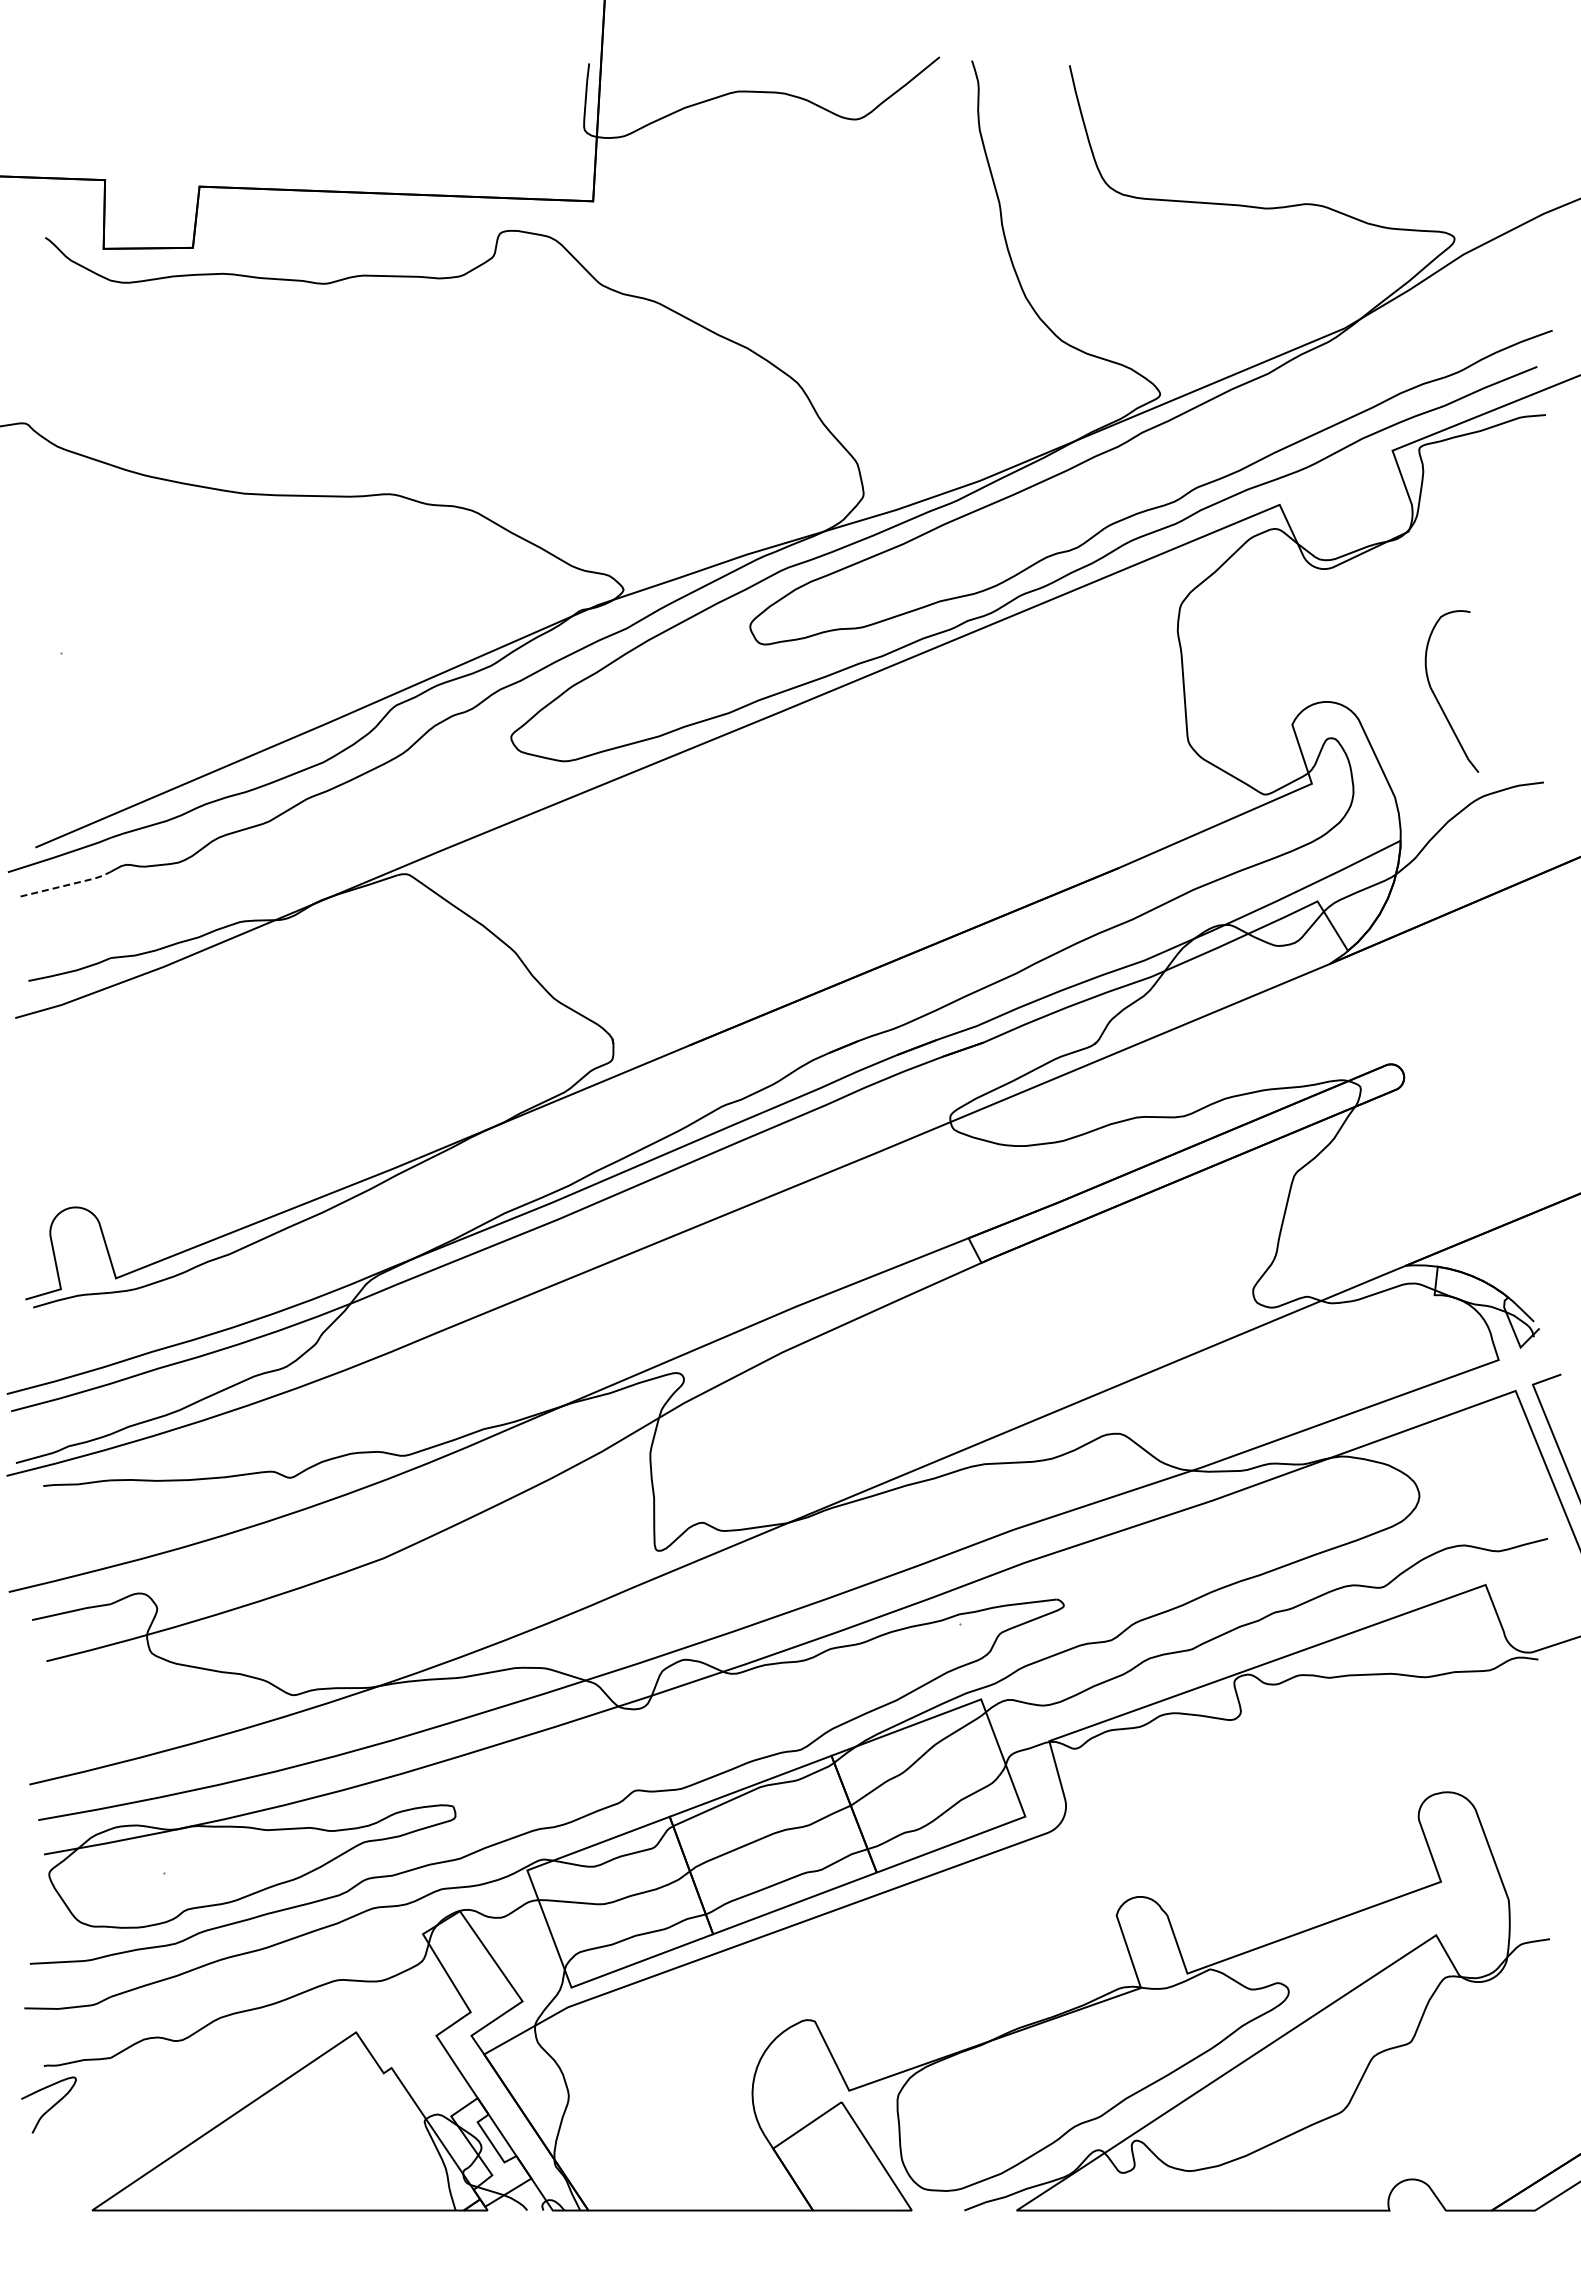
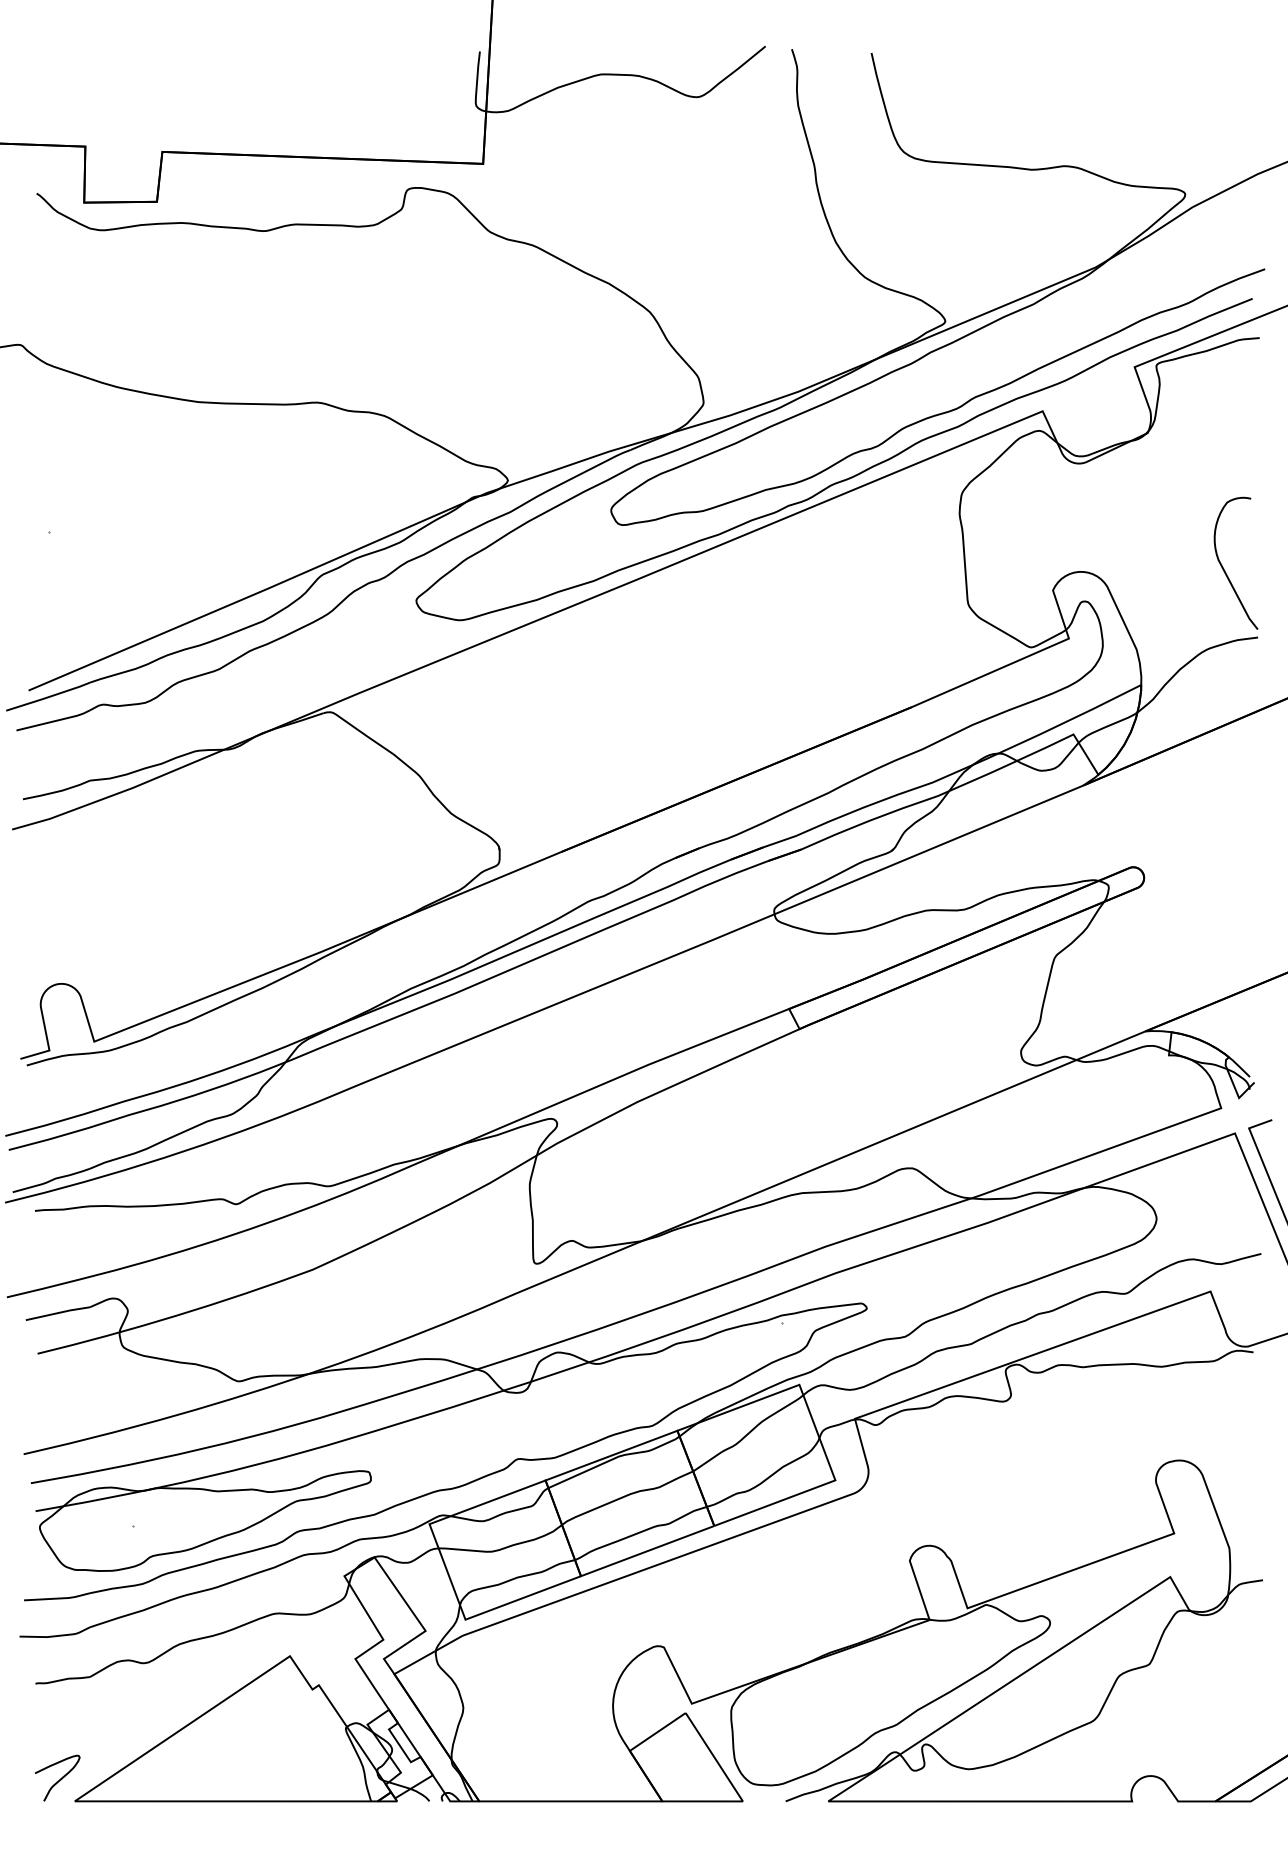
curve: (1437, 698) -> (1224, 569), moved
line: (67, 885) -> (54, 721), dashed -> solid
curve: (51, 2106) -> (59, 1779), moved

